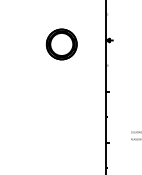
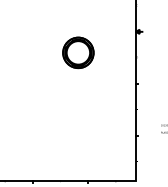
part: (61, 44) -> (78, 52), moved

